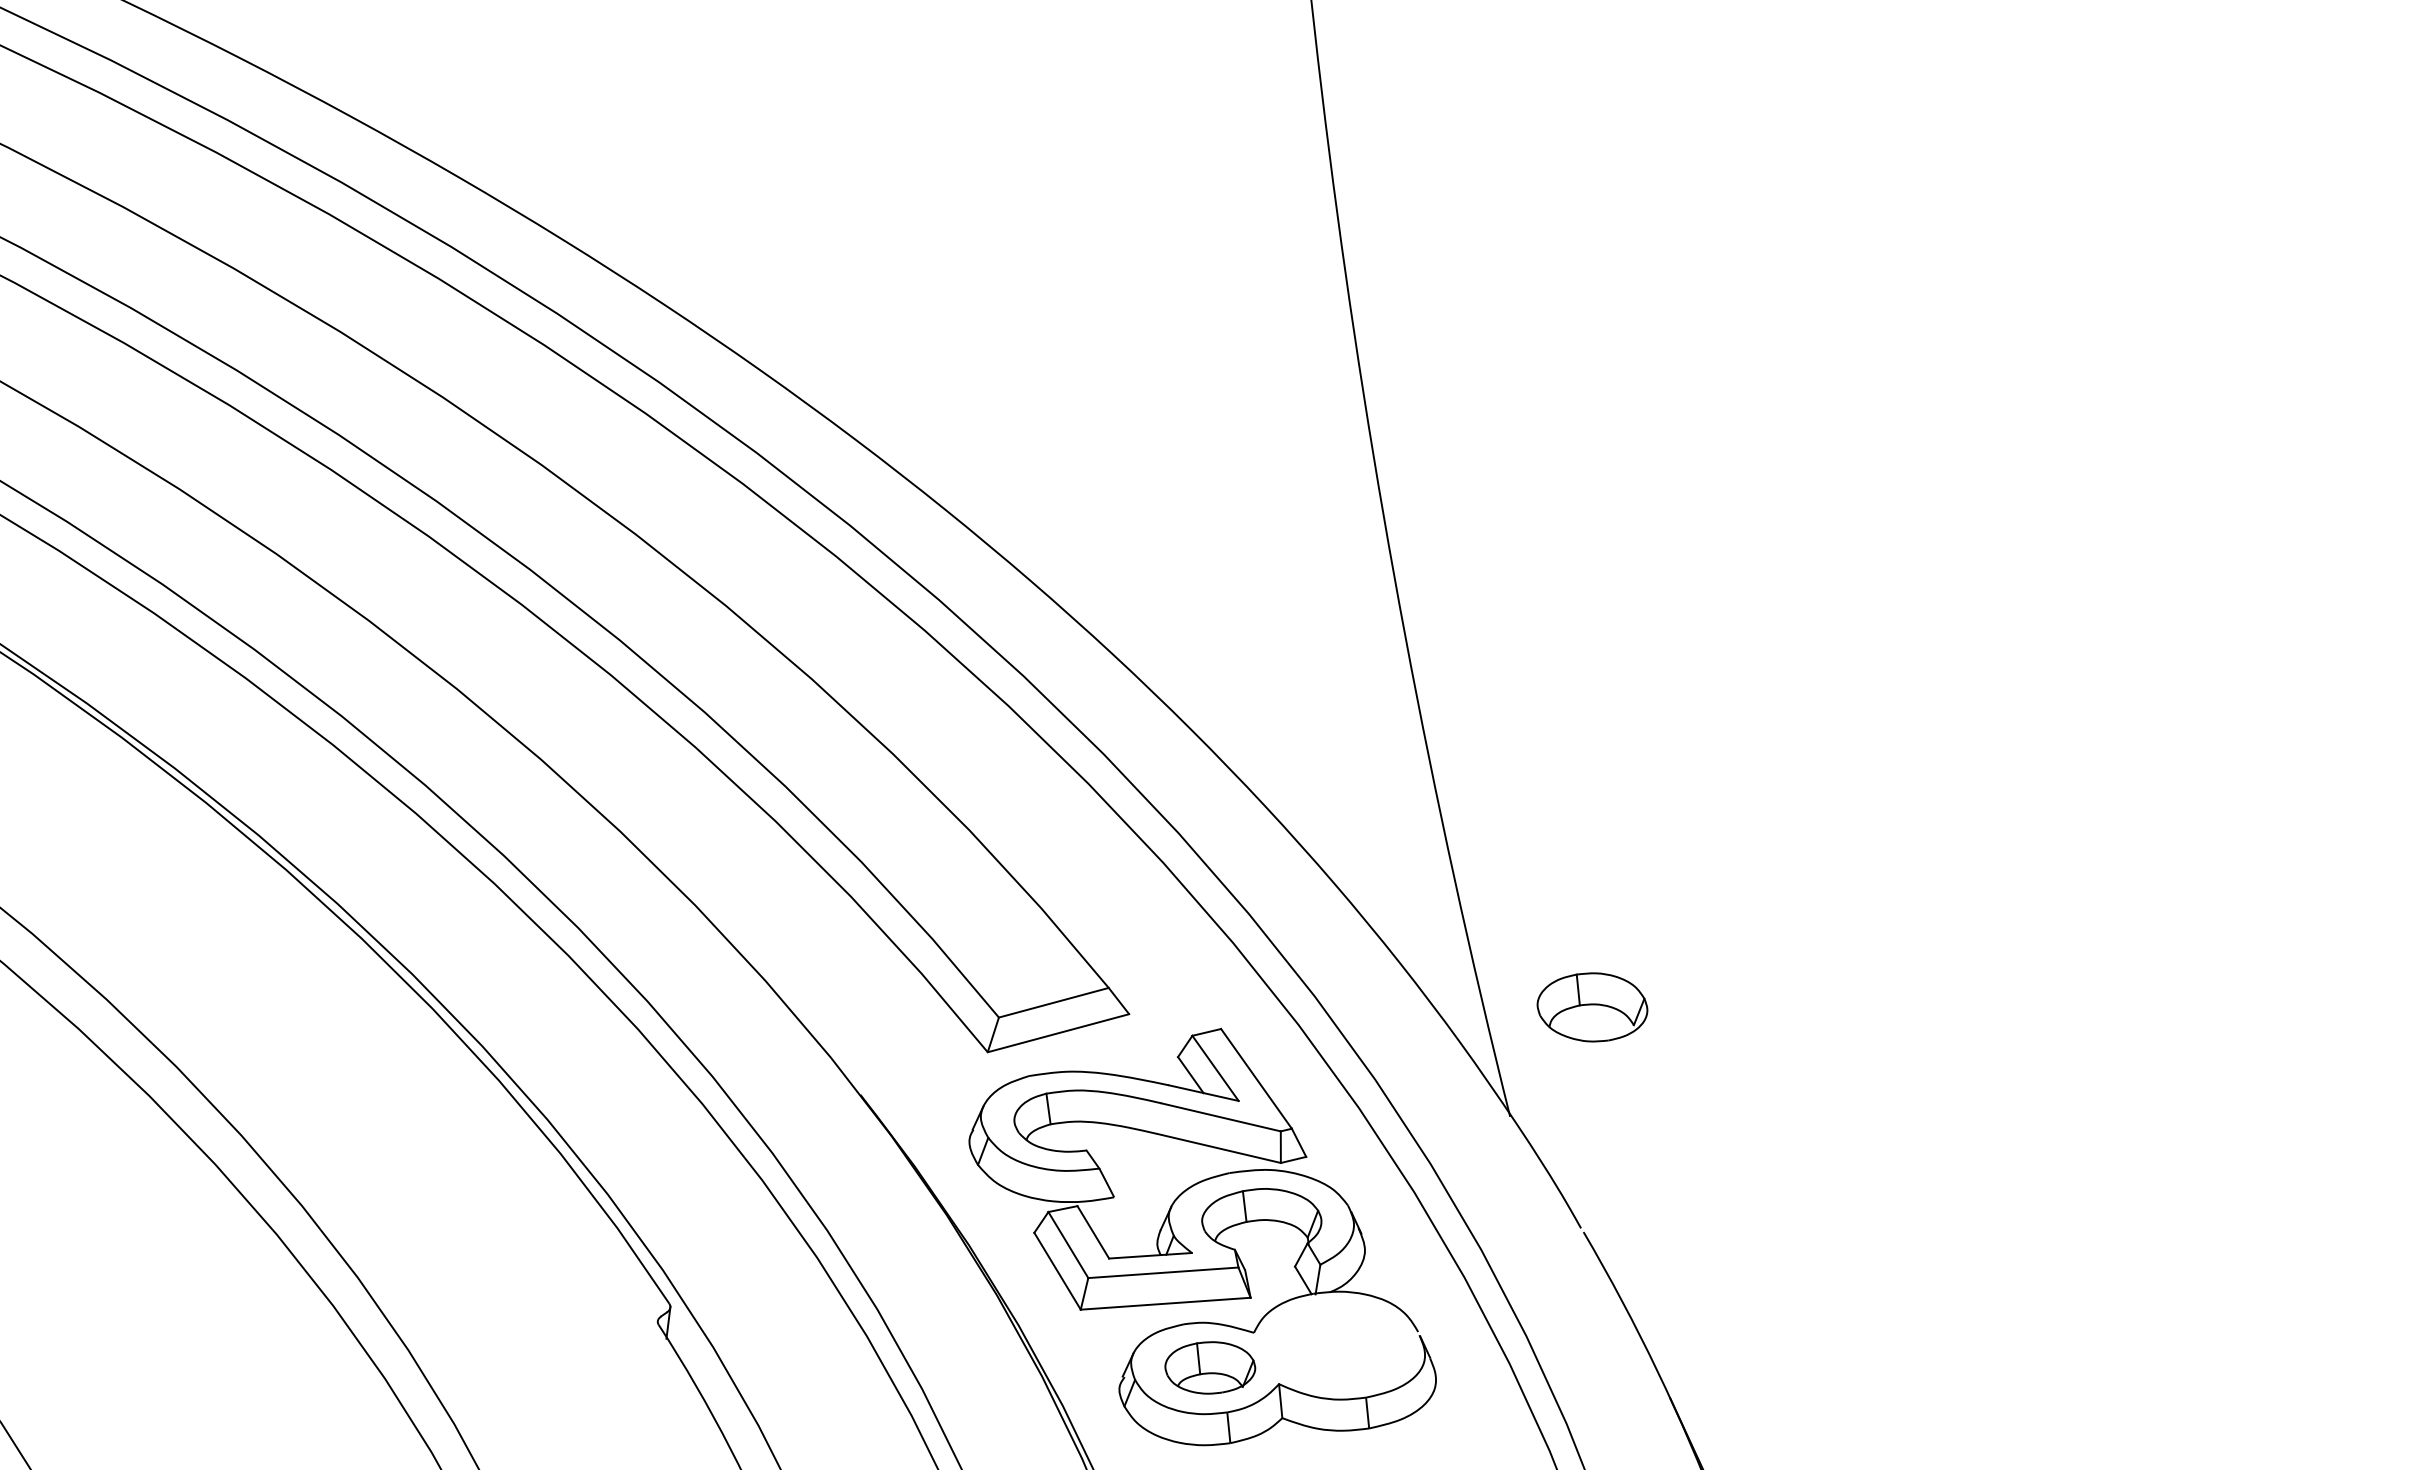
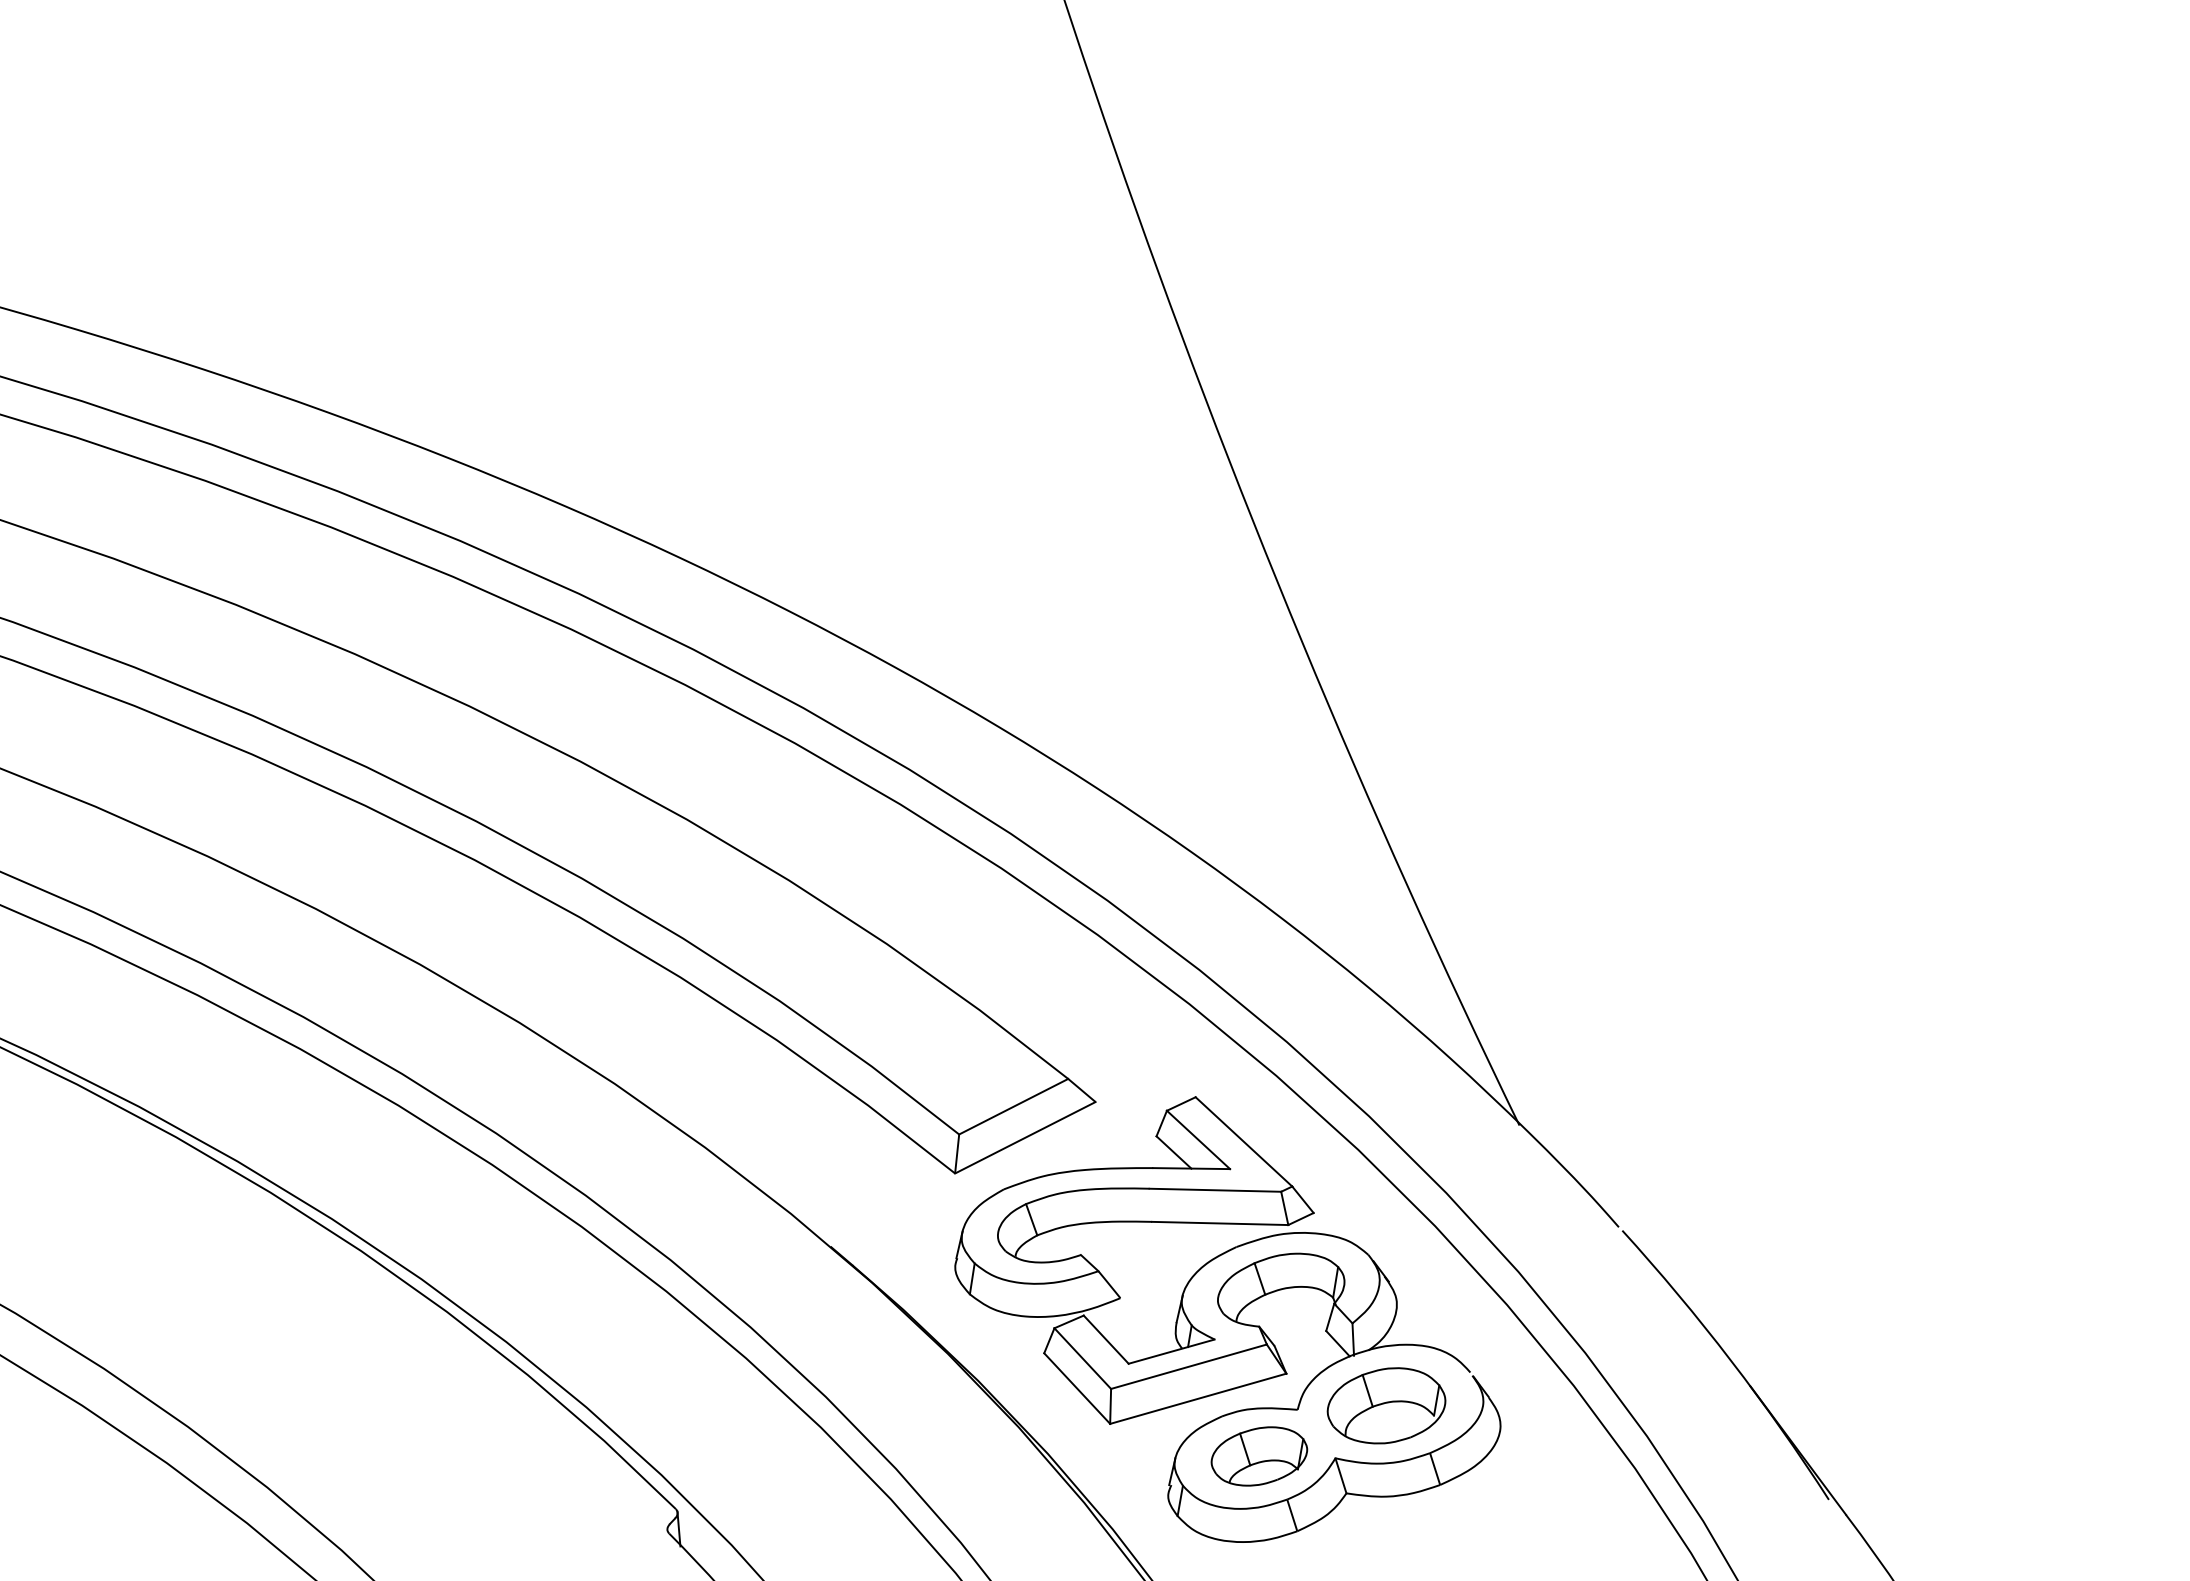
part: (1592, 1007) -> (1386, 1406), moved

